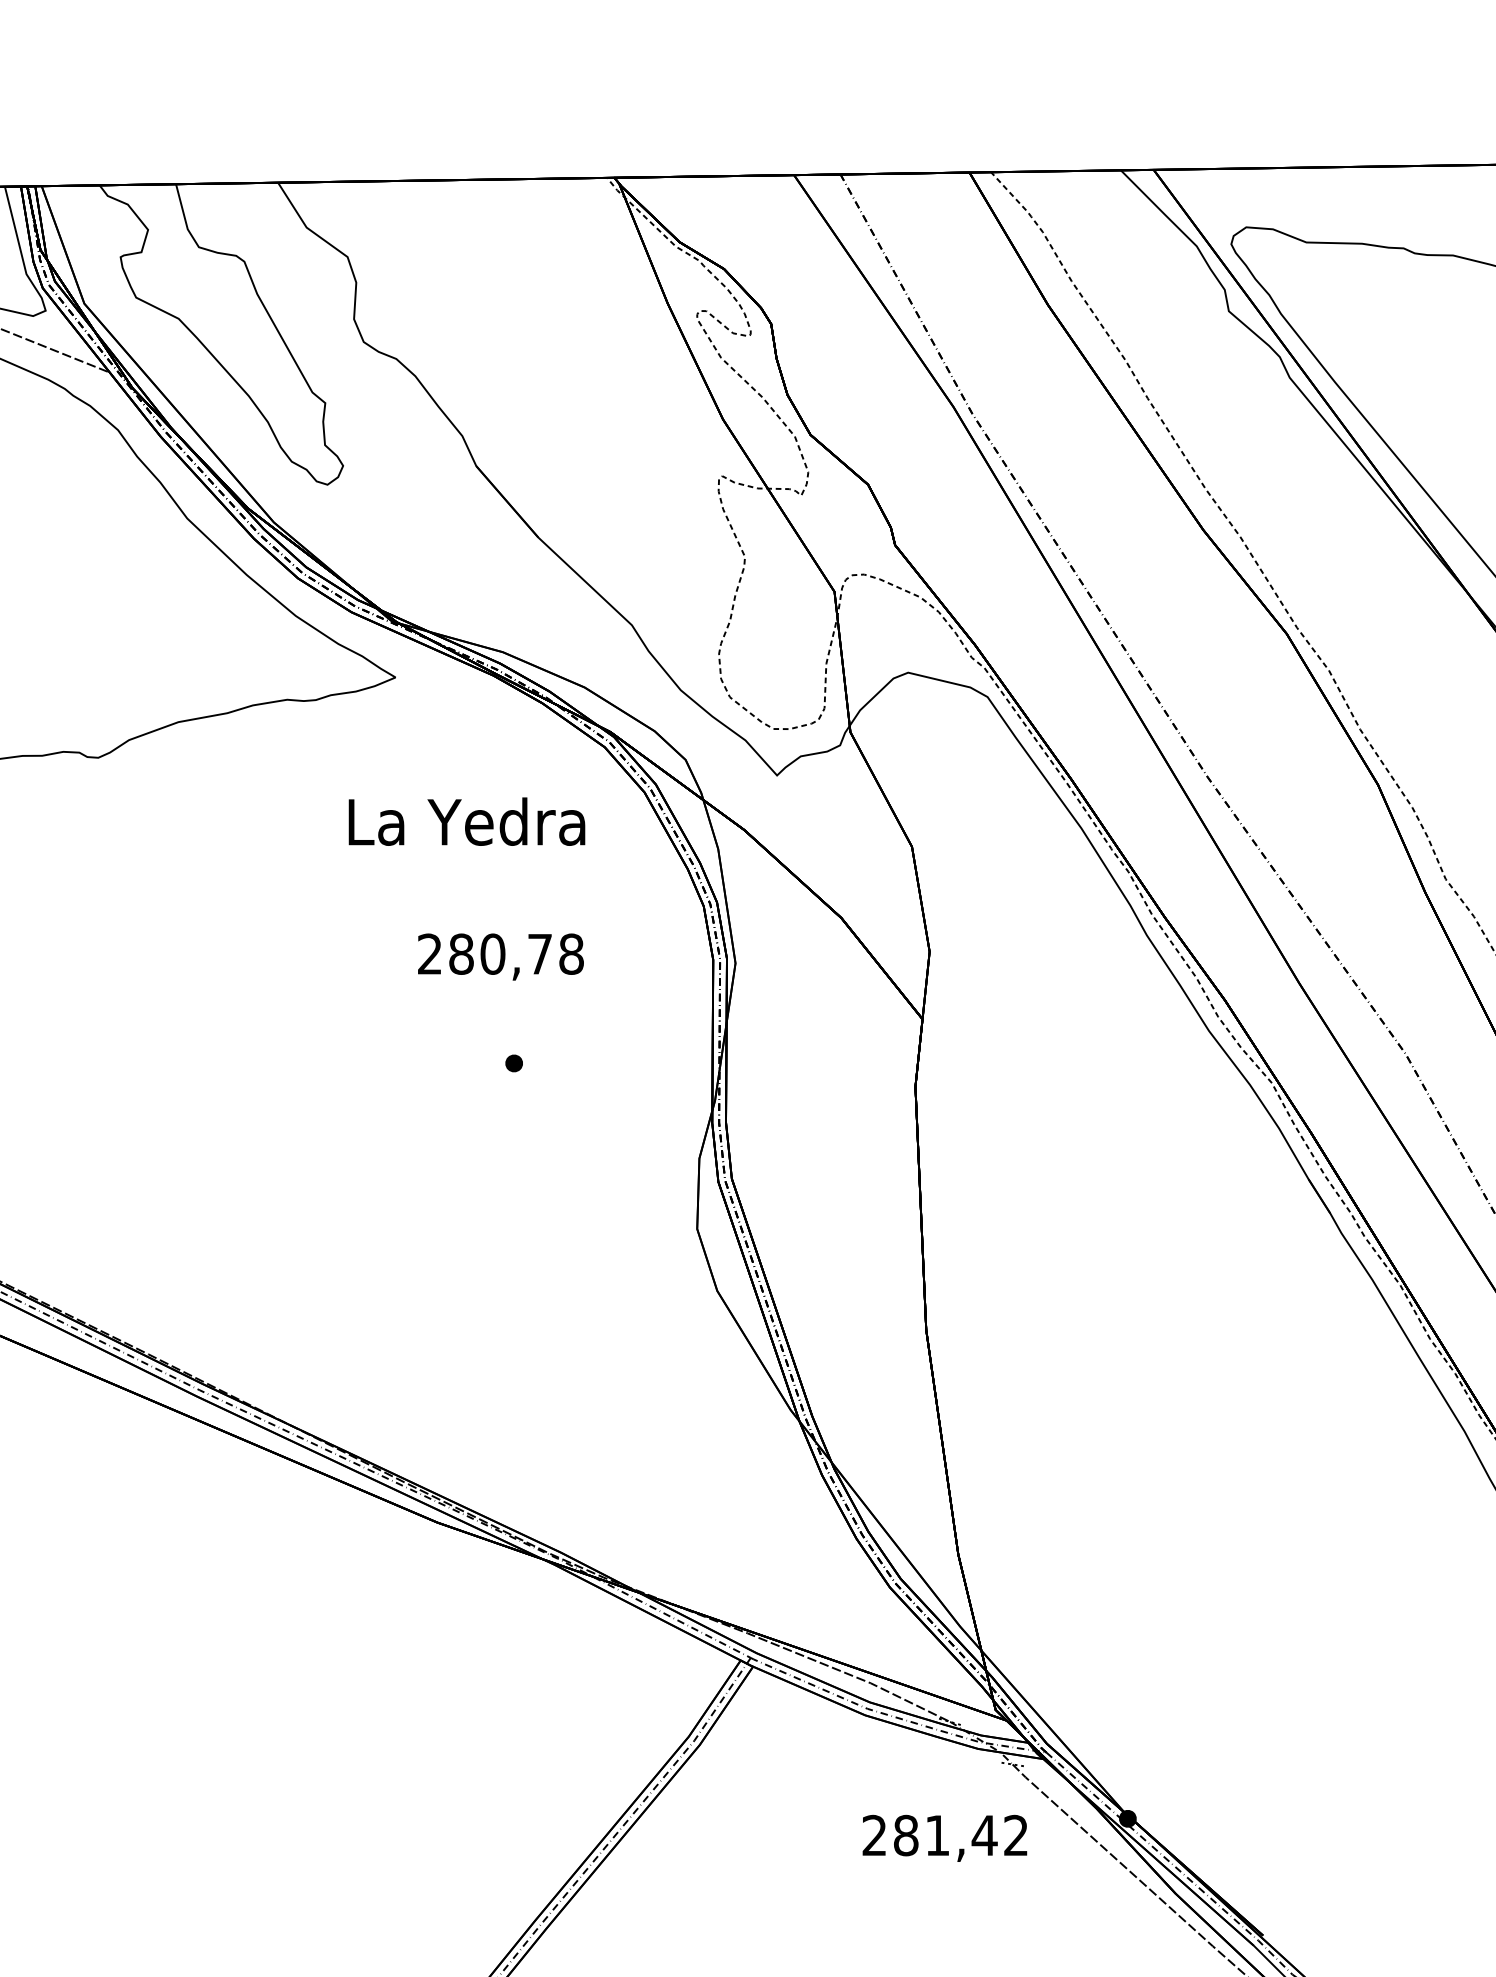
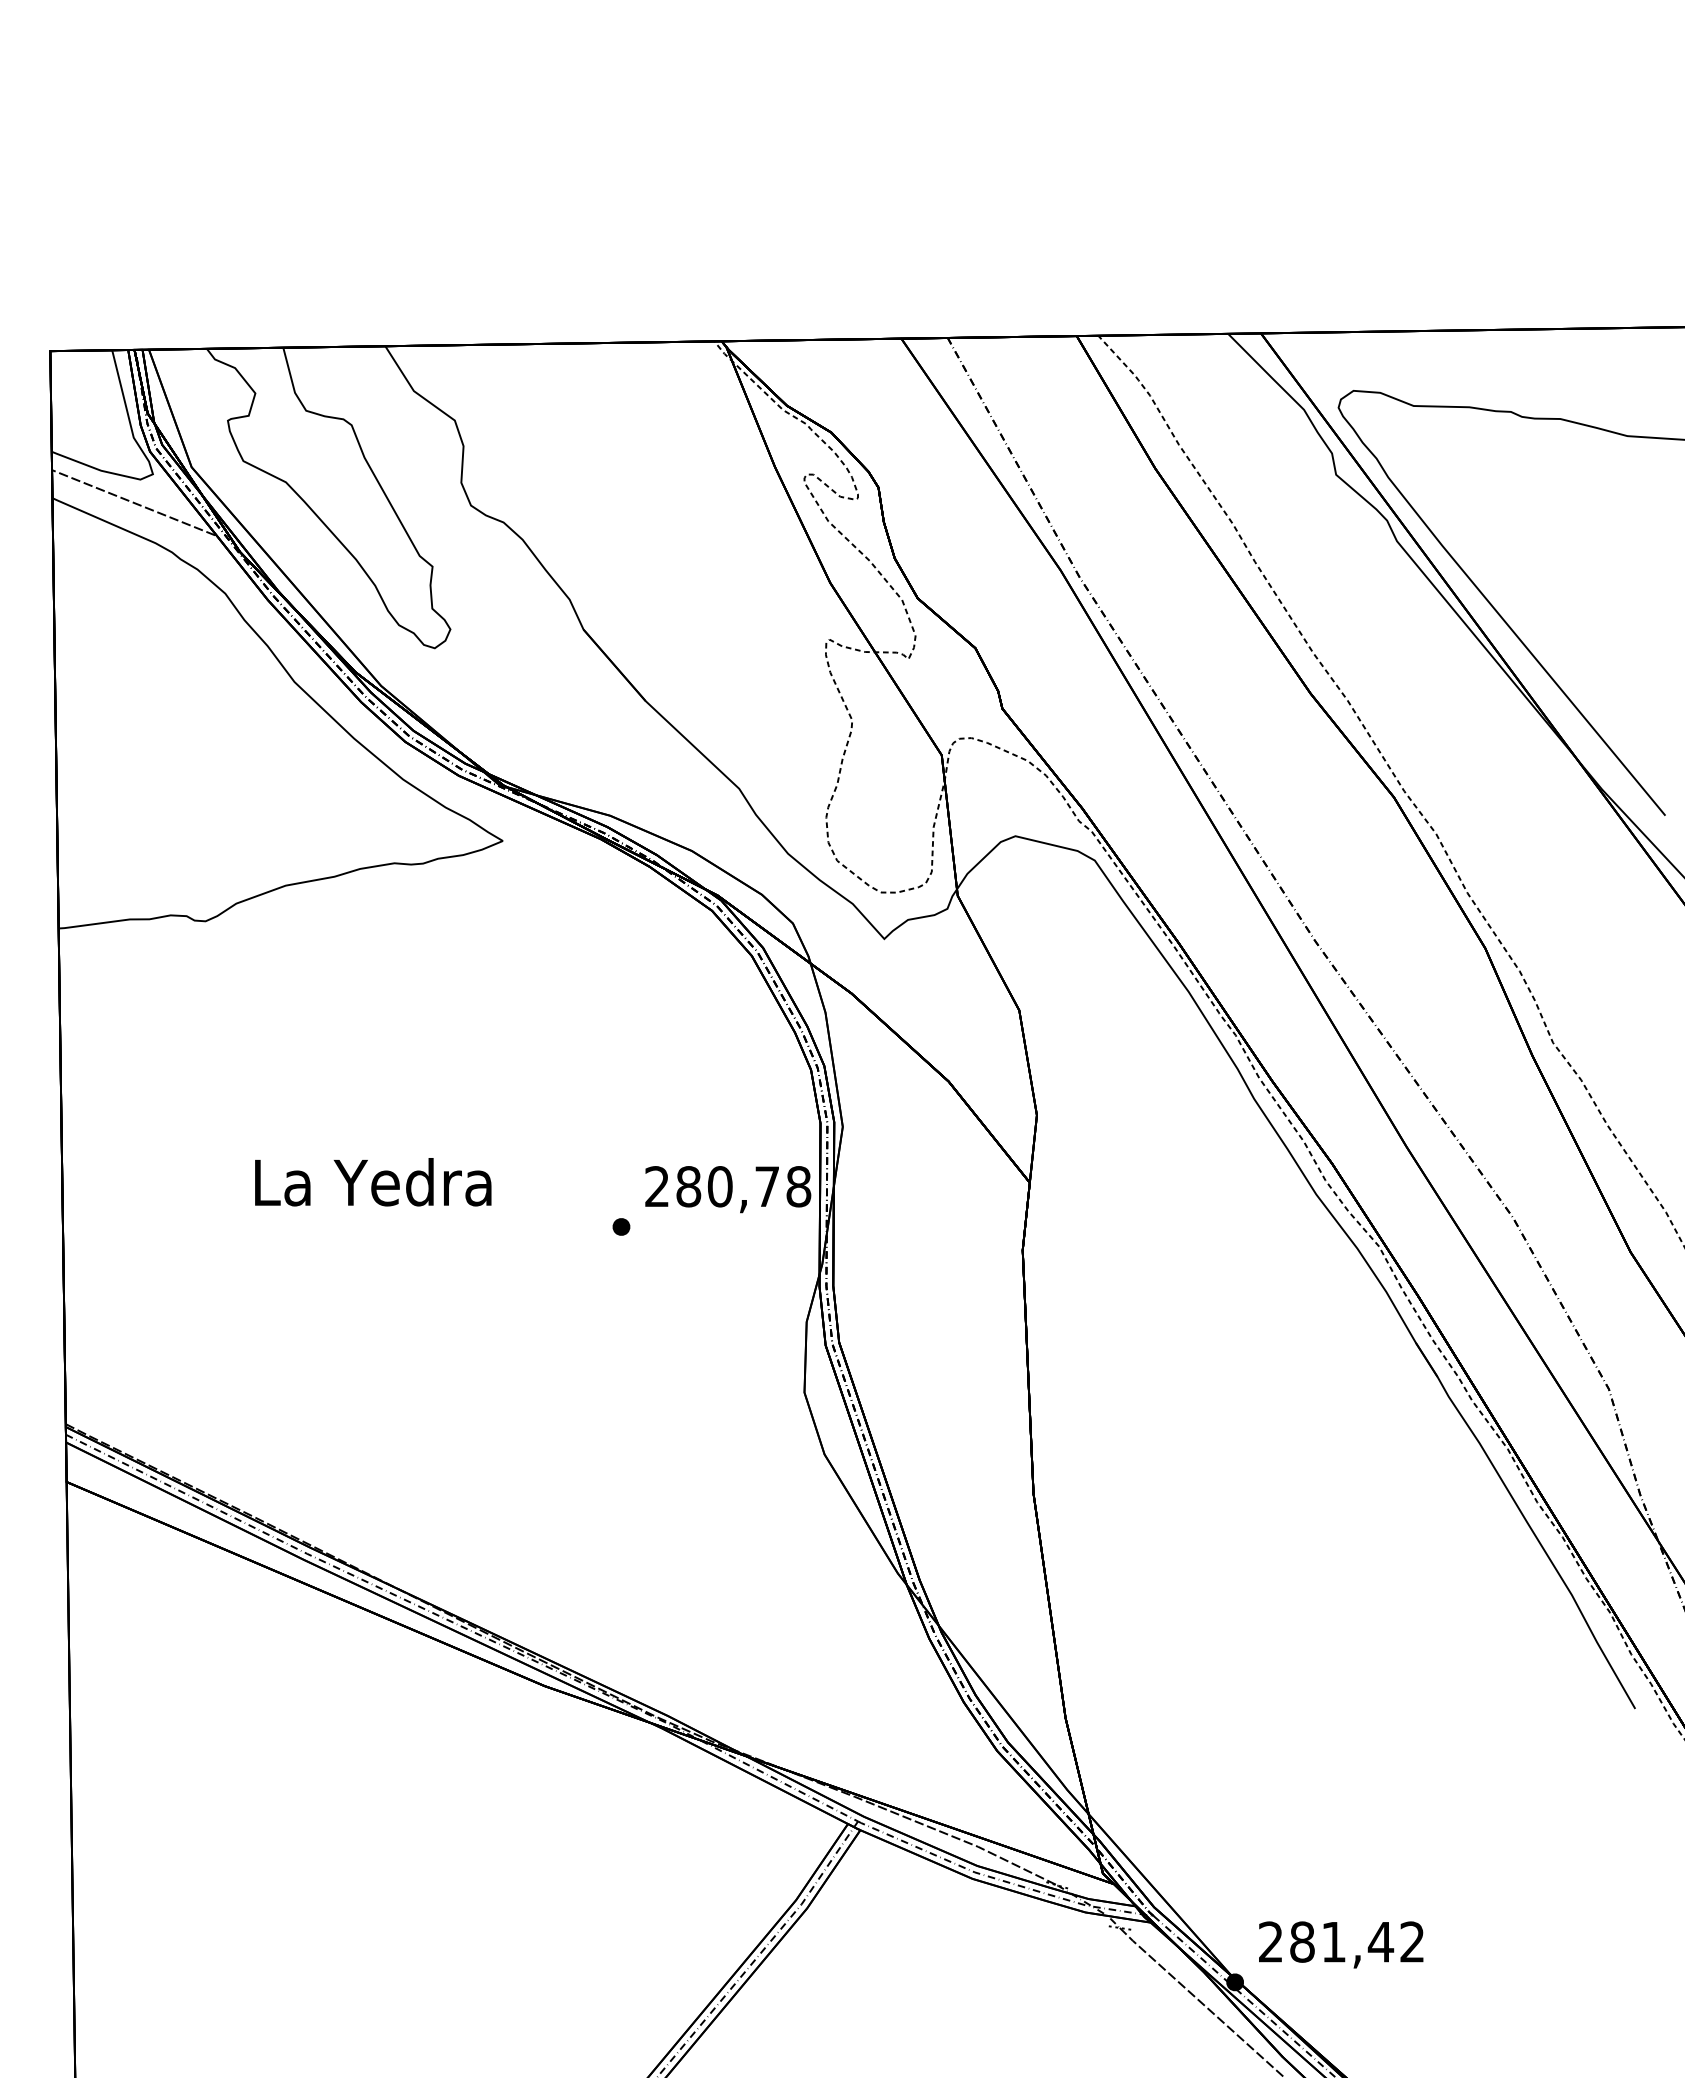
text: (467, 821) -> (373, 1182), moved
text: (501, 956) -> (728, 1189), moved
text: (945, 1837) -> (1341, 1944), moved

